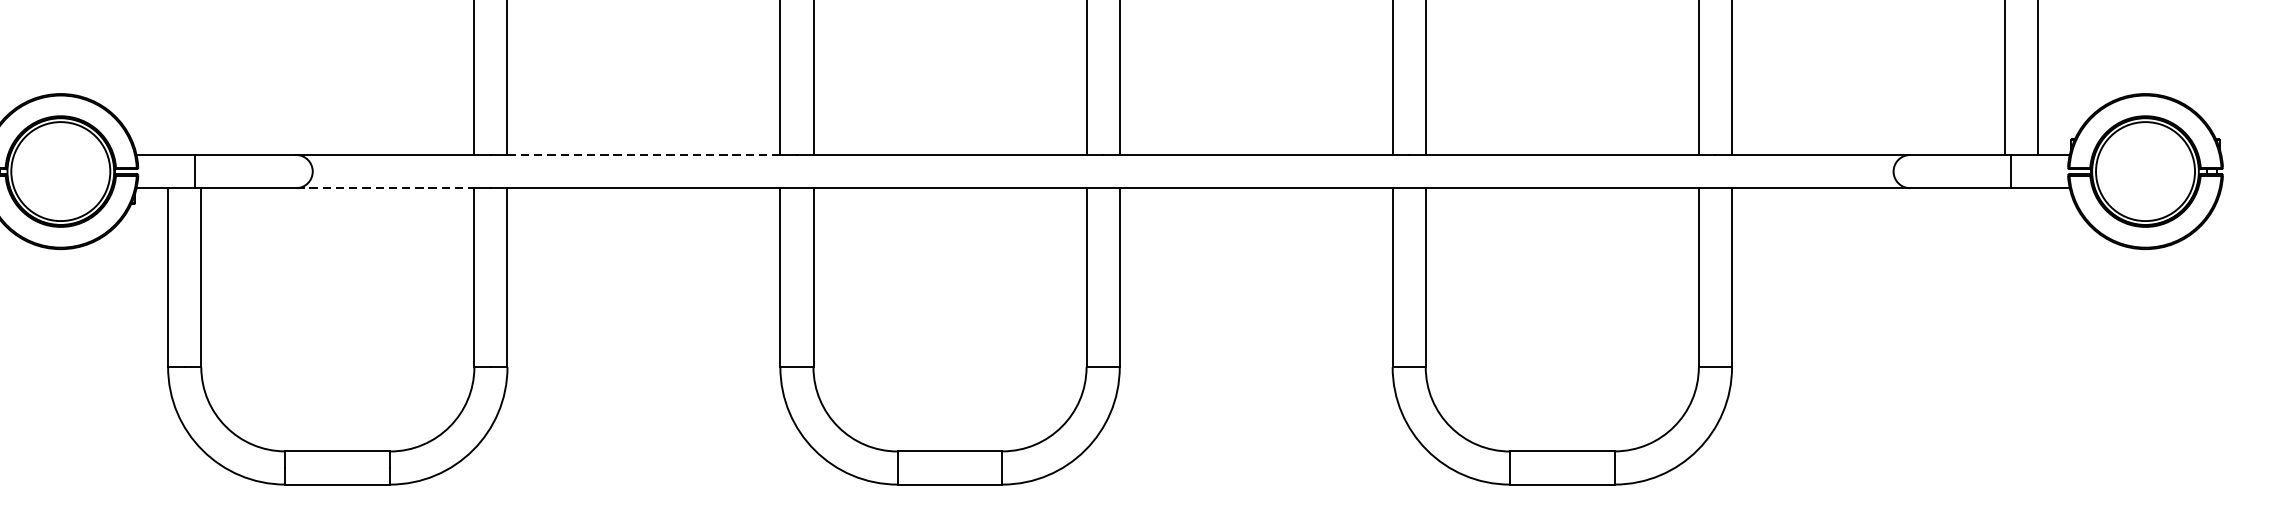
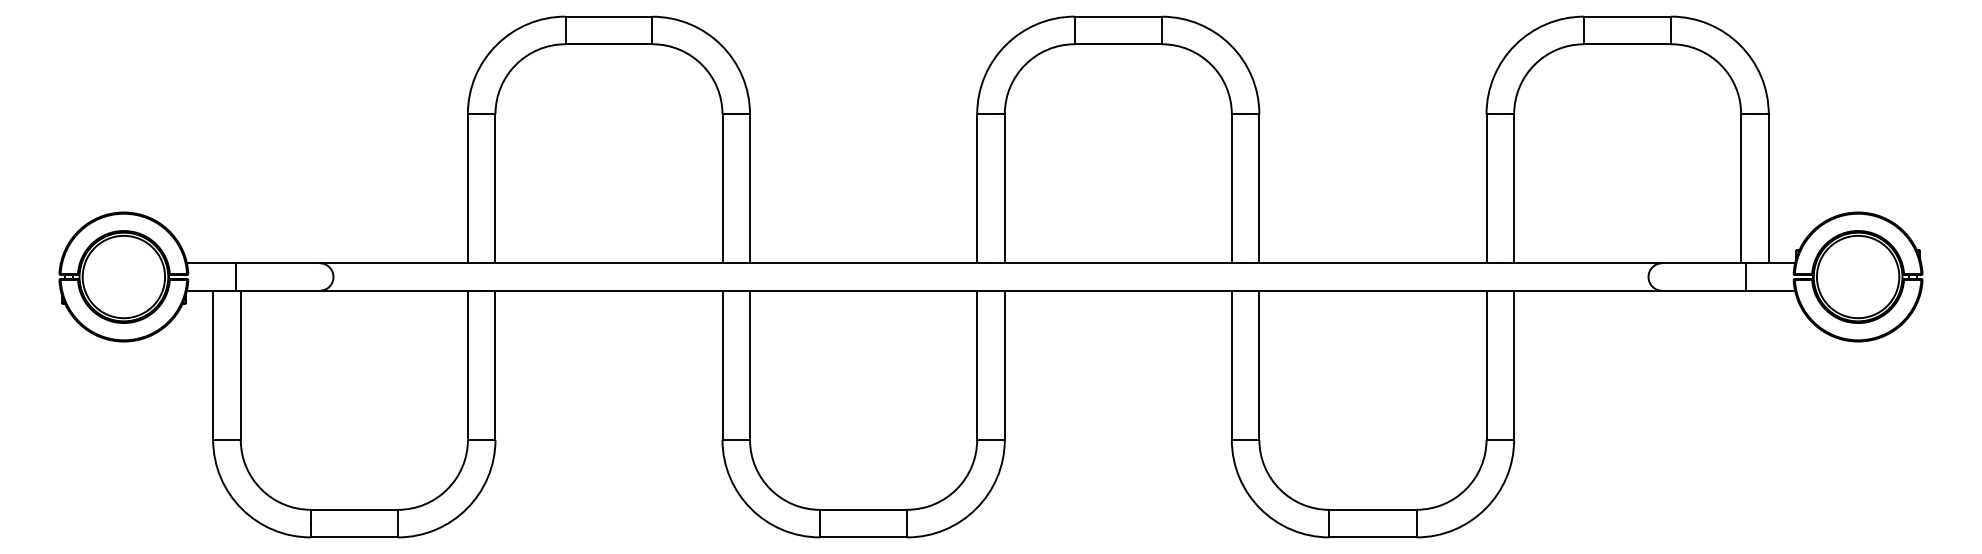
line: (643, 155) -> (608, 263), dashed -> solid
line: (386, 187) -> (394, 290), dashed -> solid

